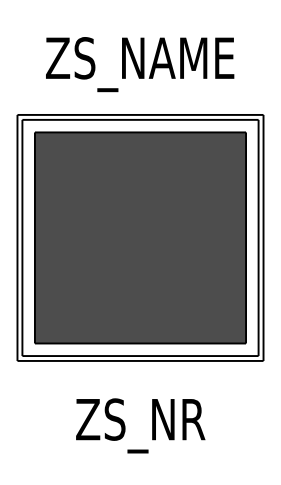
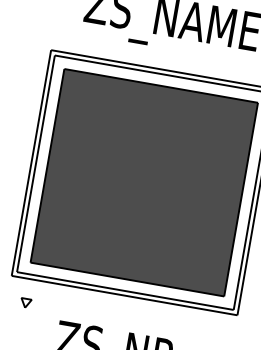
part: (37, 386) -> (26, 302), added

